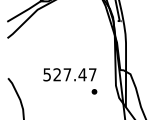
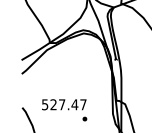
text: (70, 81) -> (64, 110), moved

